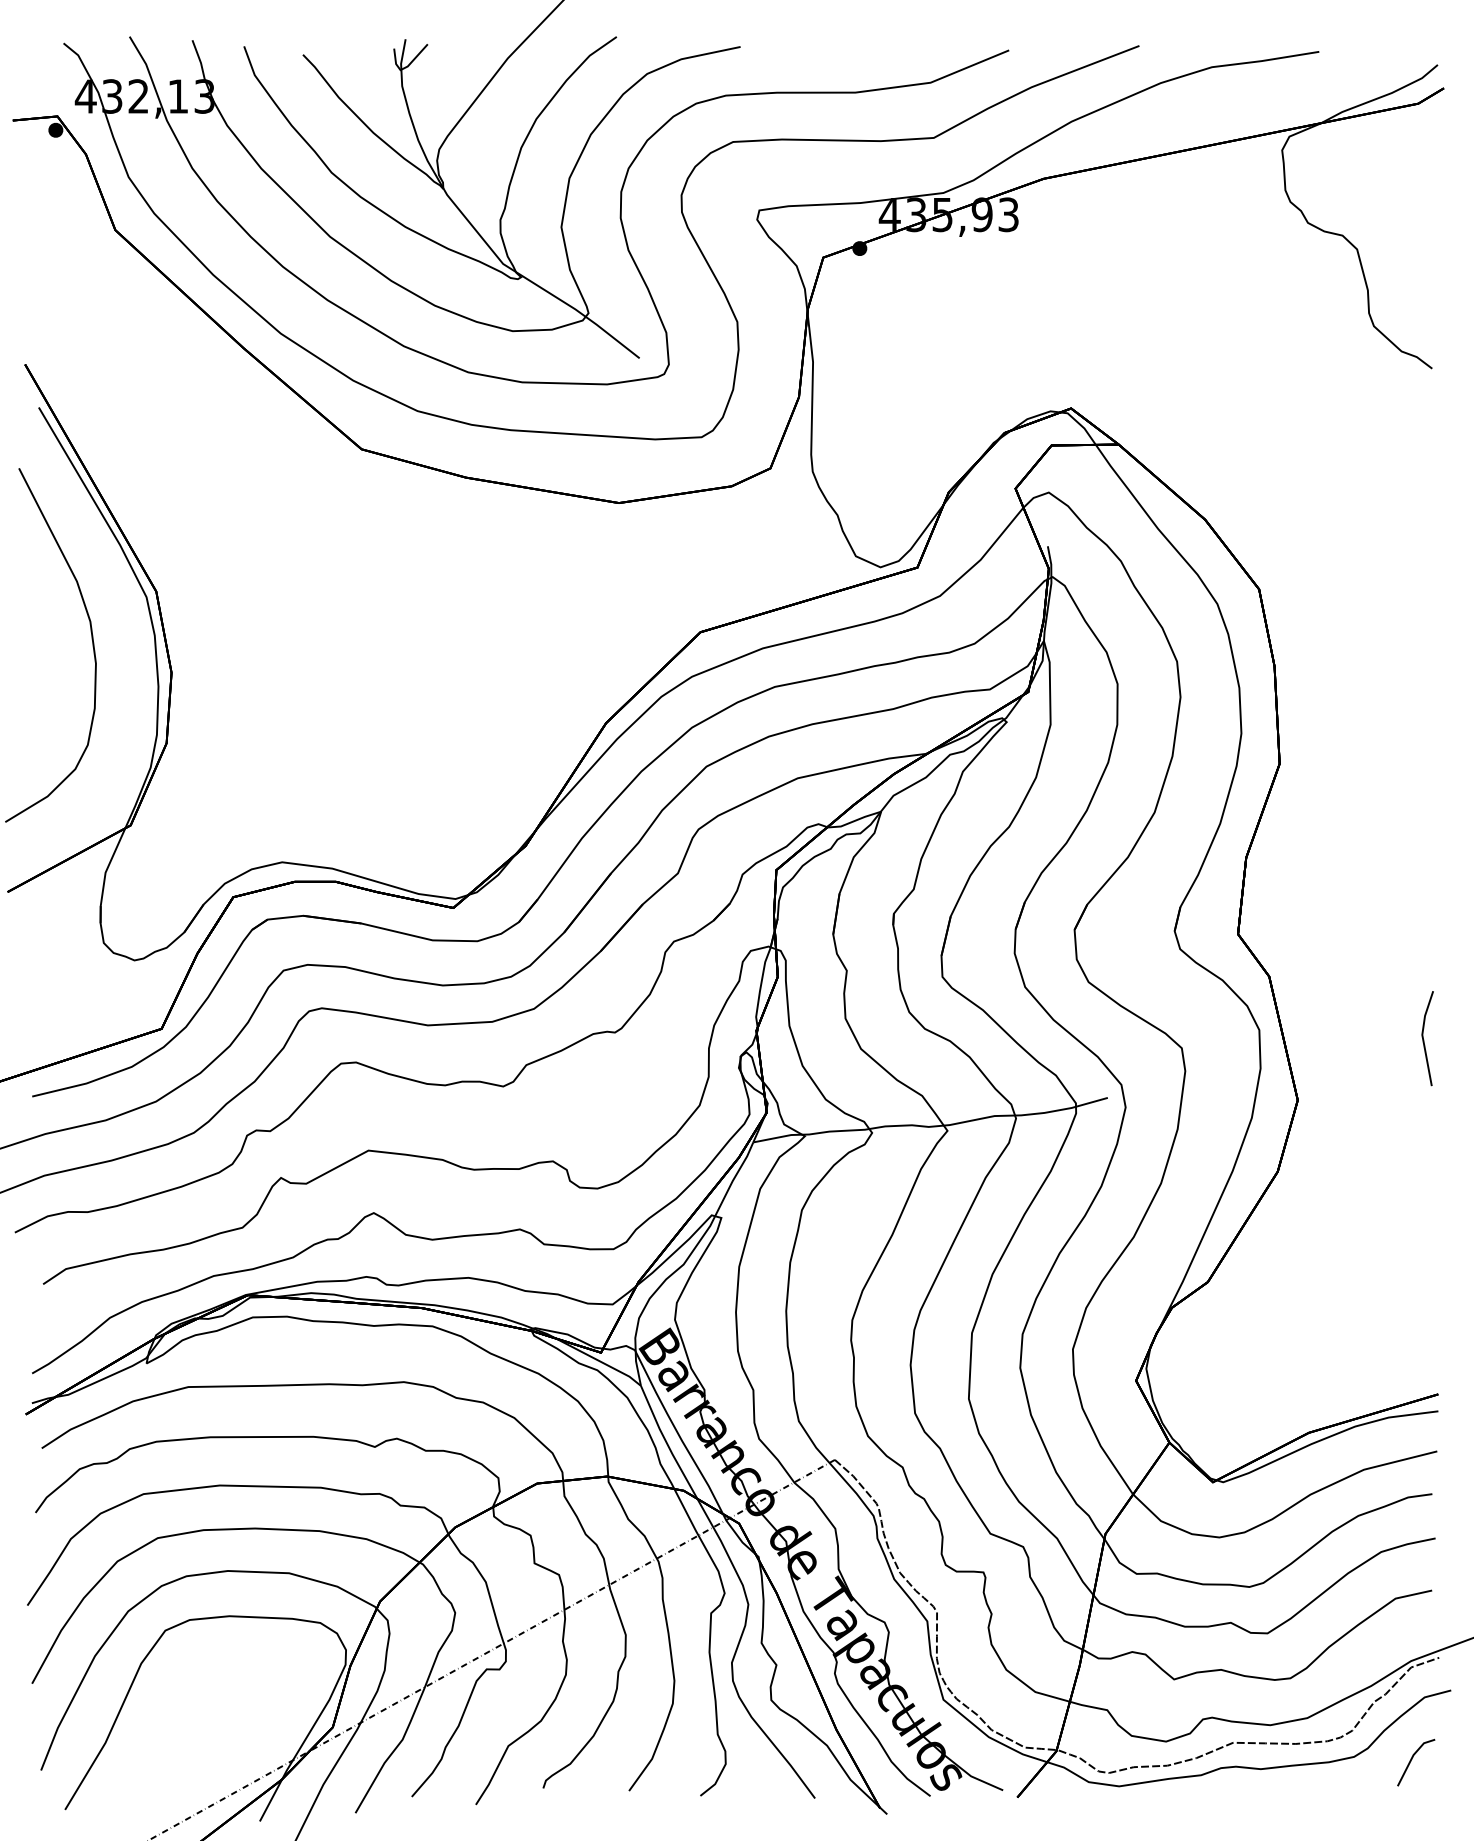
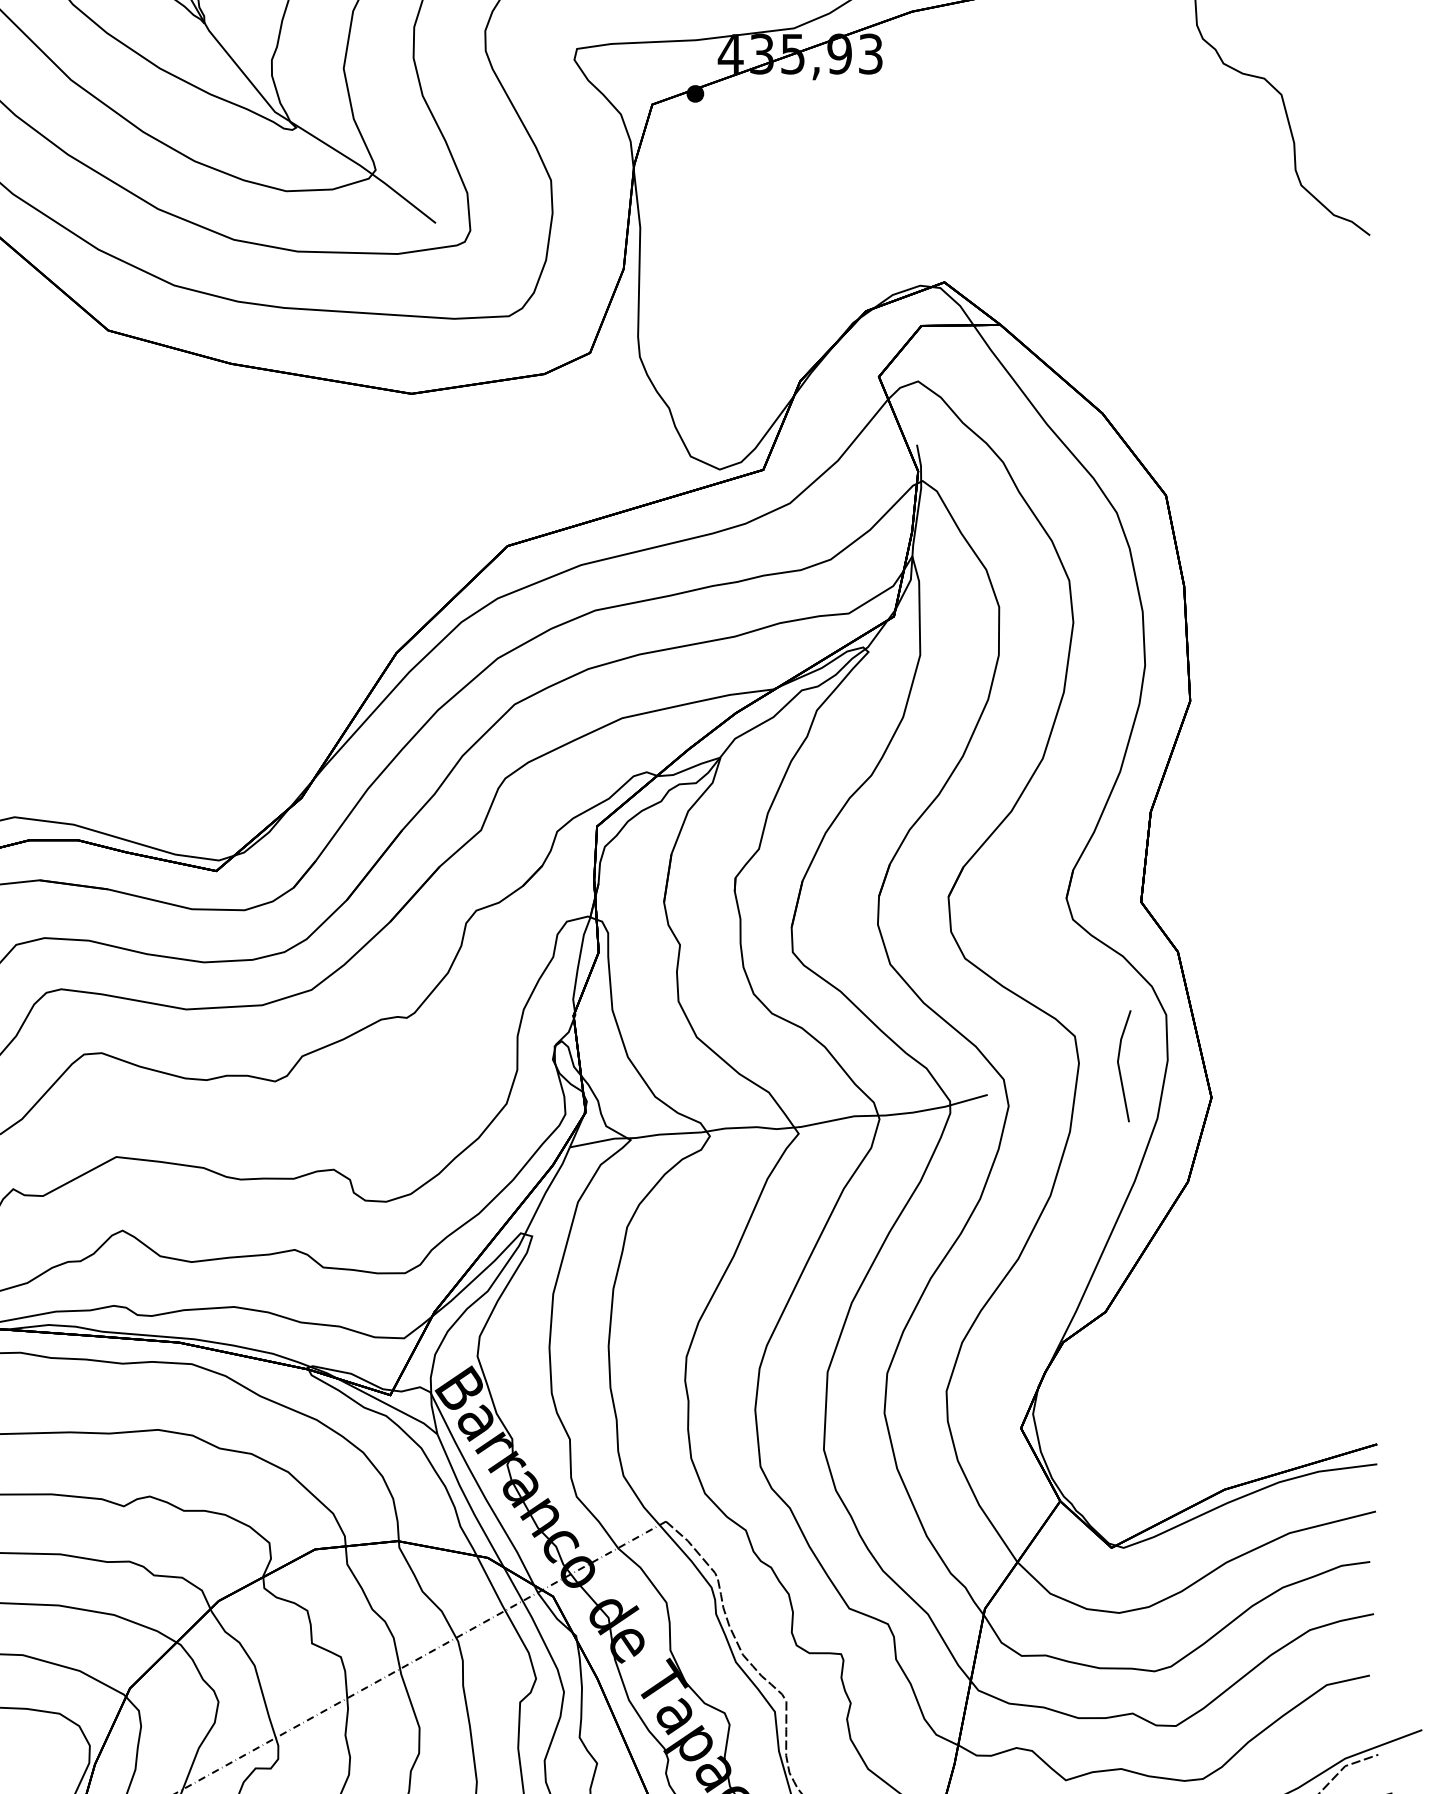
line: (1424, 1039) -> (1120, 1067), moved

